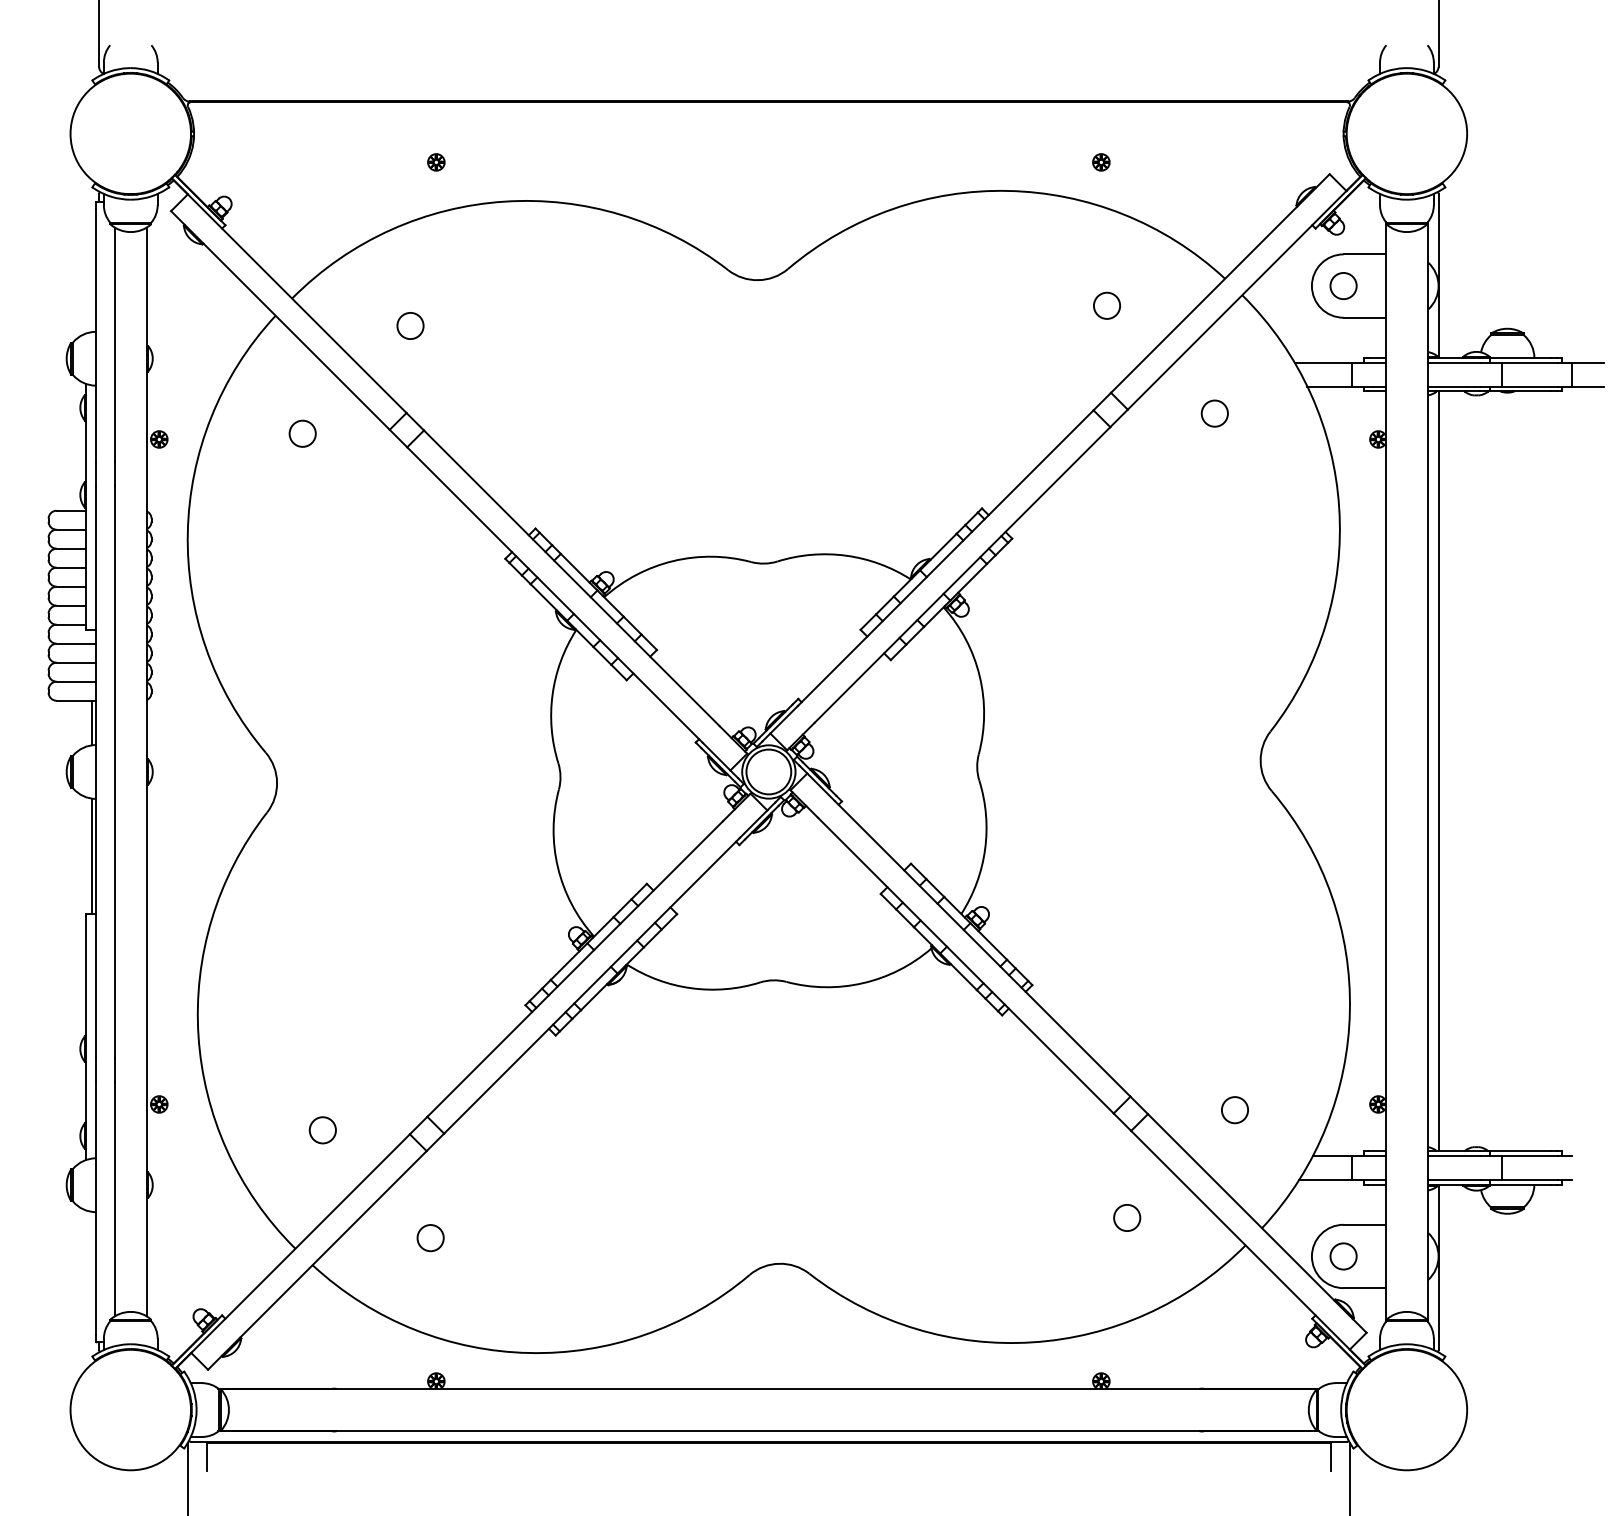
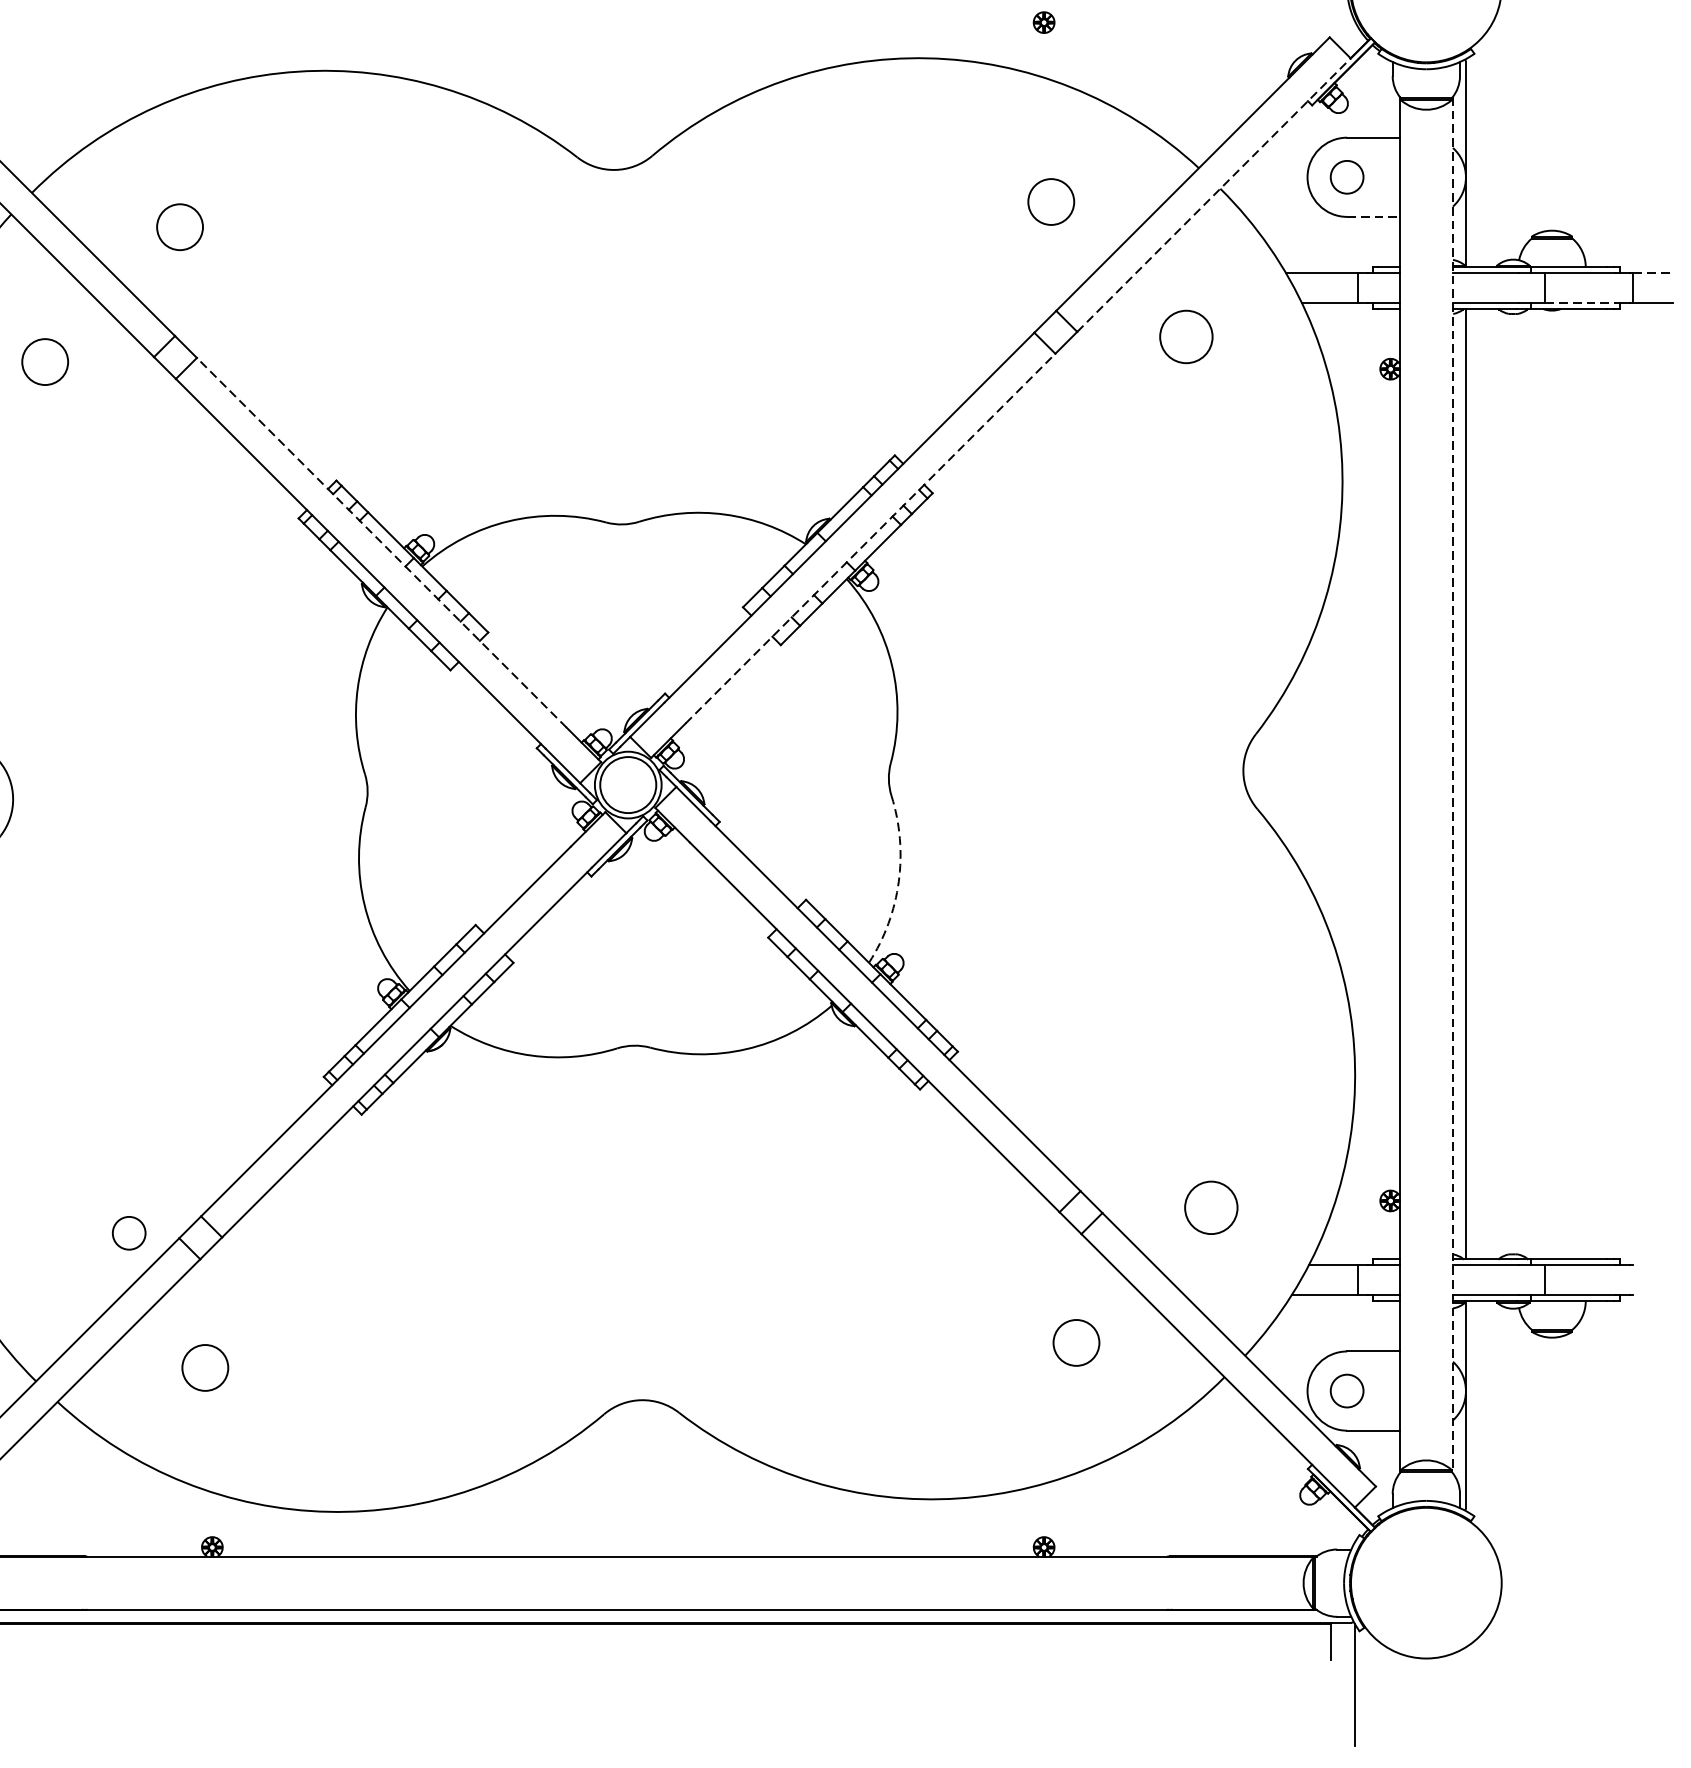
part: (436, 162) -> (212, 22), removed
line: (1237, 300) -> (1214, 195), solid -> dashed
circle: (1106, 305) -> (1050, 201), size x1.4
line: (1365, 317) -> (1374, 216), solid -> dashed
circle: (410, 325) -> (180, 226), size x1.4
line: (1588, 362) -> (1653, 272), solid -> dashed
line: (1530, 386) -> (1580, 302), solid -> dashed
circle: (1214, 413) -> (1185, 336), size x1.6
circle: (302, 433) -> (44, 361), size x1.4
line: (962, 574) -> (870, 538), solid -> dashed
line: (571, 577) -> (381, 541), solid -> dashed
line: (1428, 772) -> (1453, 785), solid -> dashed
arc: (985, 849) -> (899, 882), solid -> dashed
circle: (1234, 1110) -> (1210, 1208), size x1.6
circle: (322, 1130) -> (128, 1233), moved
circle: (1127, 1217) -> (1076, 1342), size x1.4
circle: (430, 1238) -> (205, 1368), size x1.4

